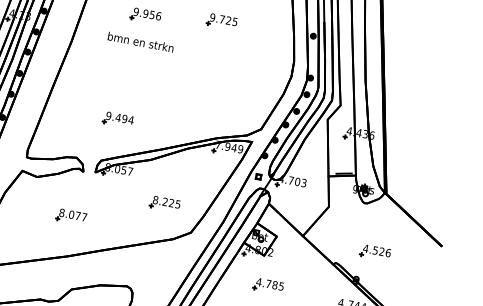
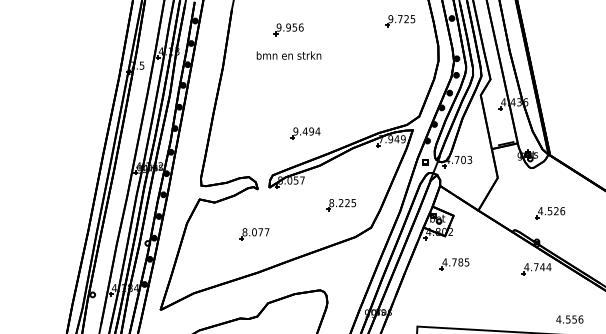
part: (221, 21) -> (400, 21), moved
part: (118, 119) -> (305, 133), moved

